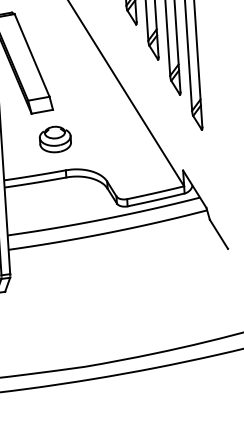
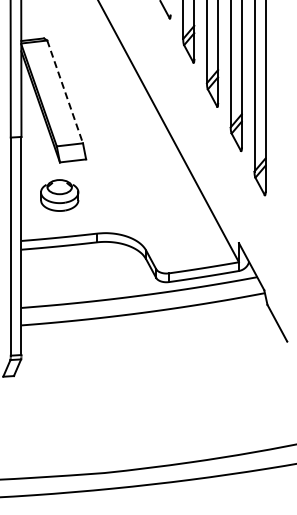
line: (32, 55) -> (65, 92), solid -> dashed
part: (55, 139) -> (59, 195), moved

